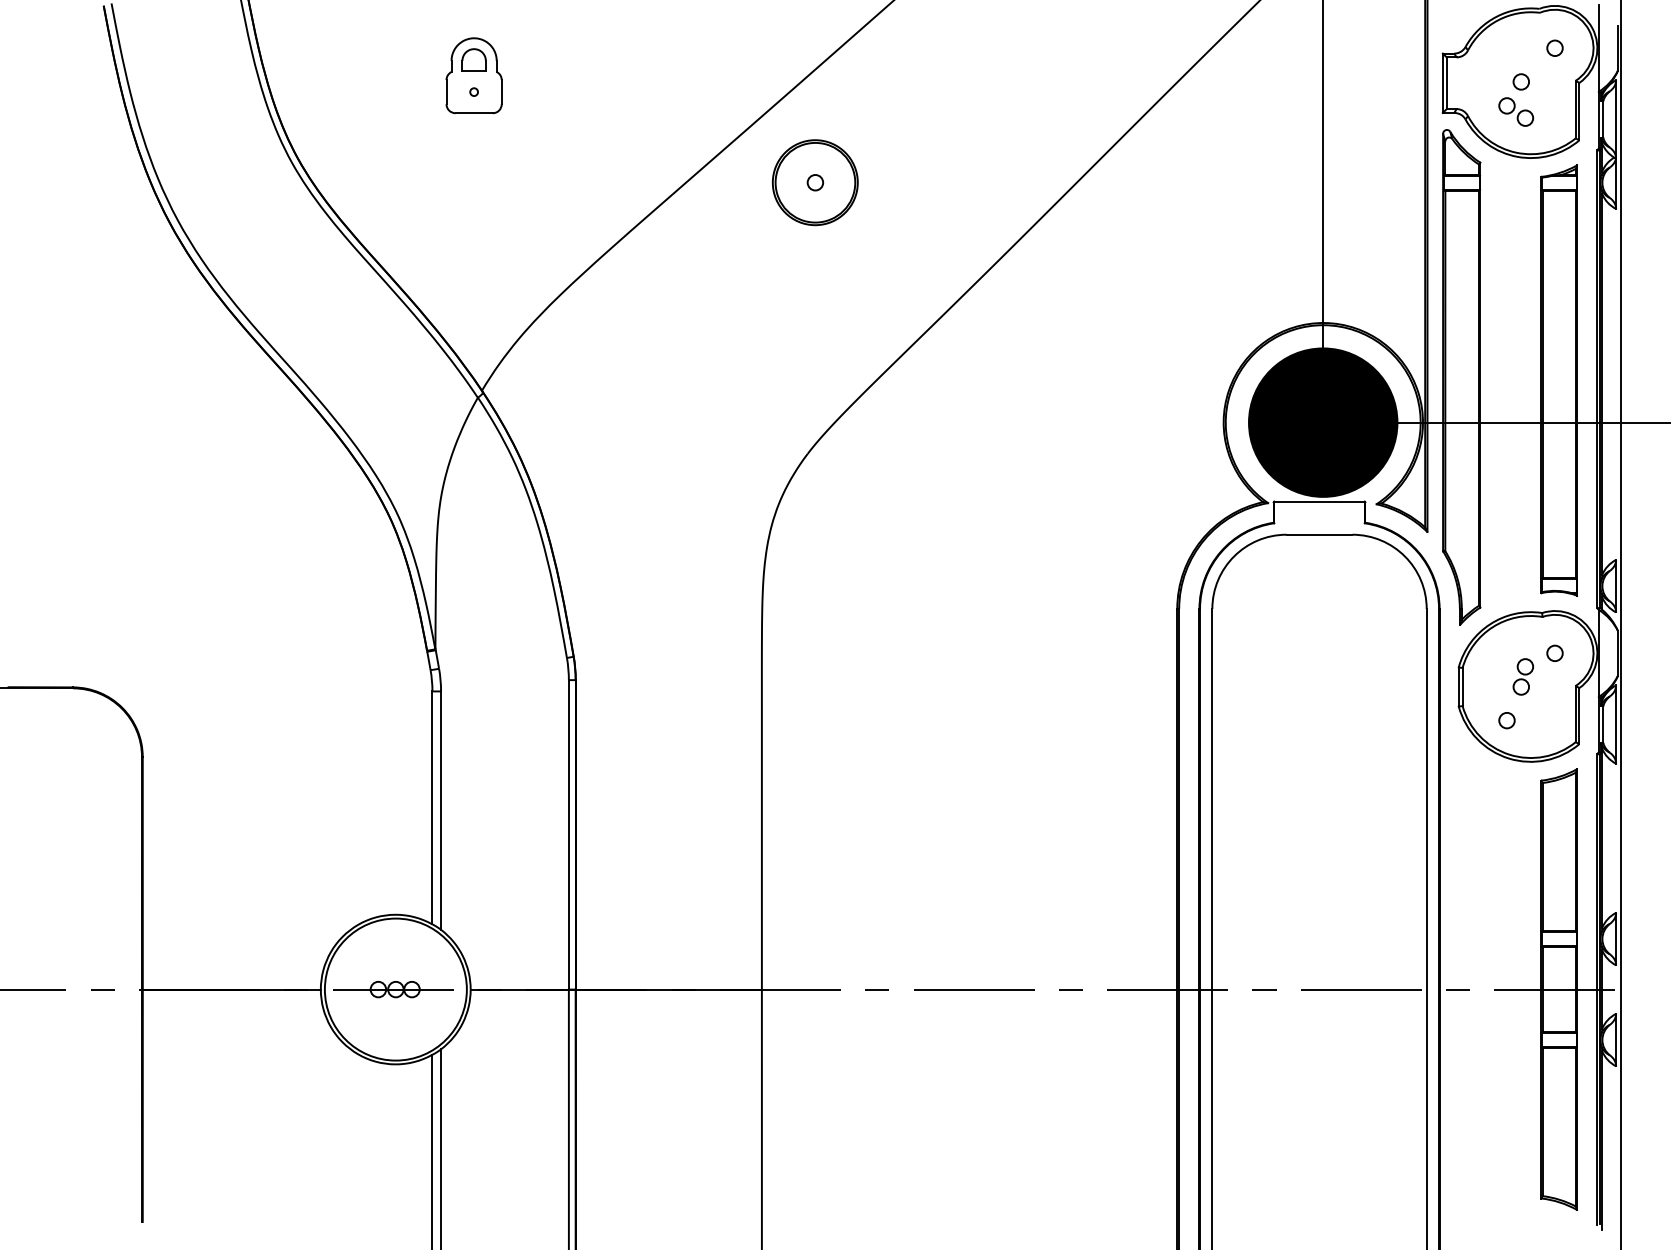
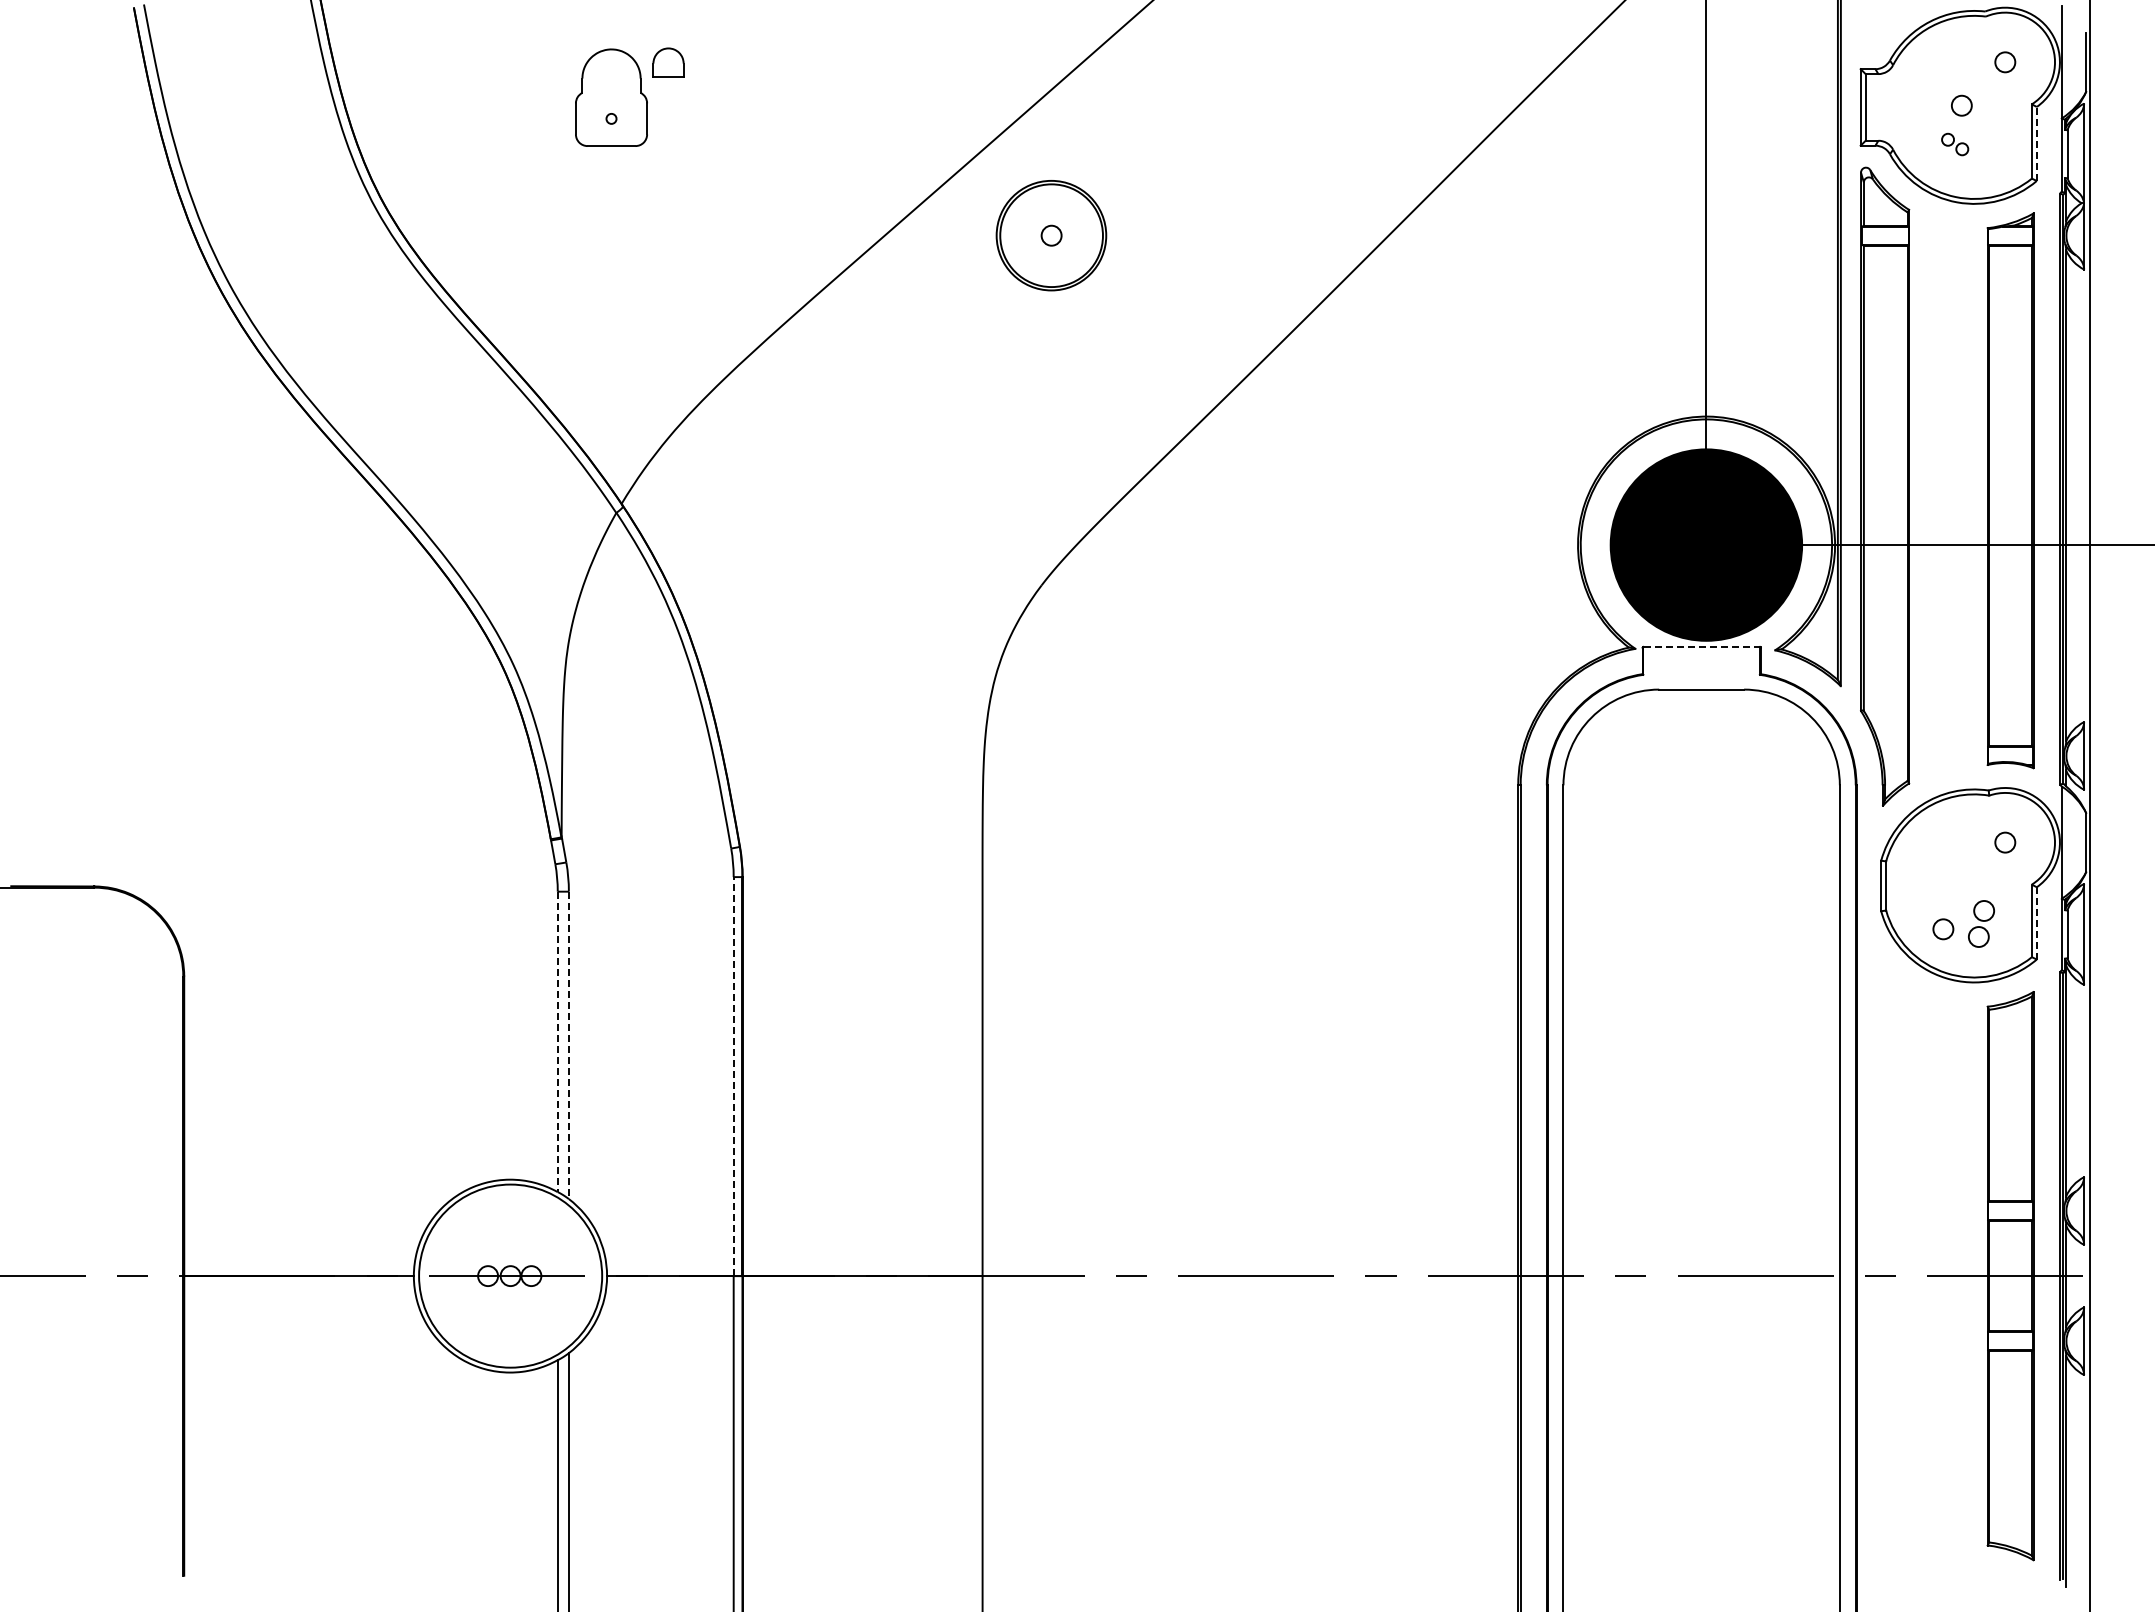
part: (474, 60) -> (668, 62), moved
line: (1579, 111) -> (2036, 143), solid -> dashed
part: (1515, 112) -> (1954, 144), size x0.6
line: (1319, 501) -> (1701, 646), solid -> dashed
part: (1523, 676) -> (1981, 923), moved
line: (1579, 715) -> (2036, 922), solid -> dashed
line: (432, 808) -> (557, 1042), solid -> dashed
line: (440, 810) -> (568, 1045), solid -> dashed
line: (568, 834) -> (733, 1076), solid -> dashed

